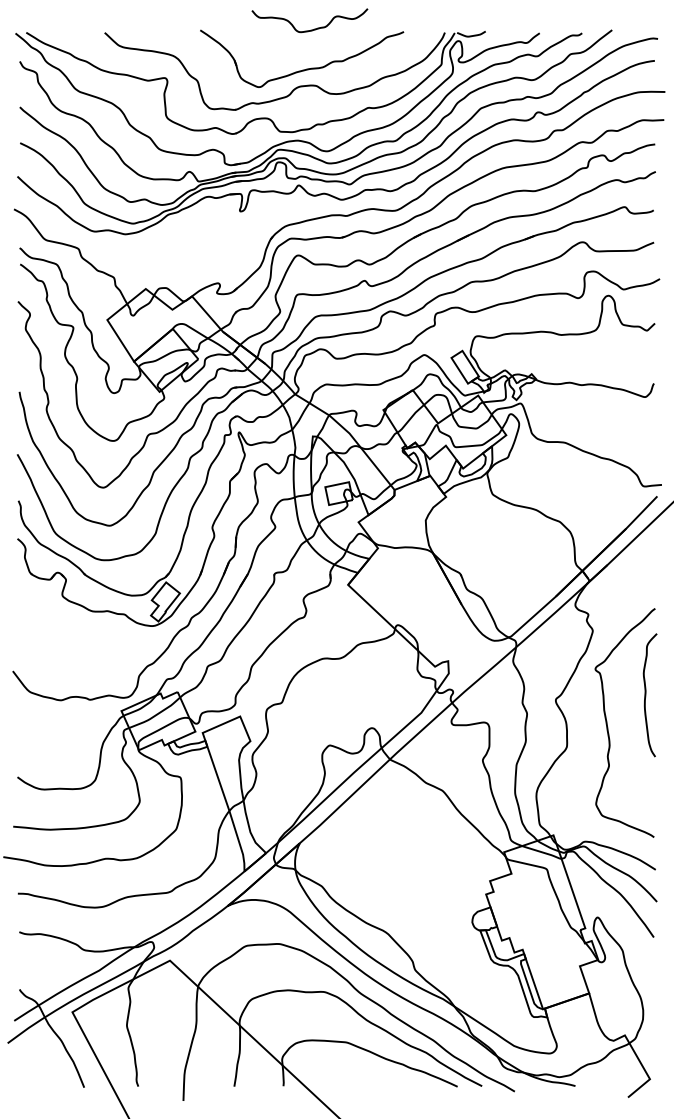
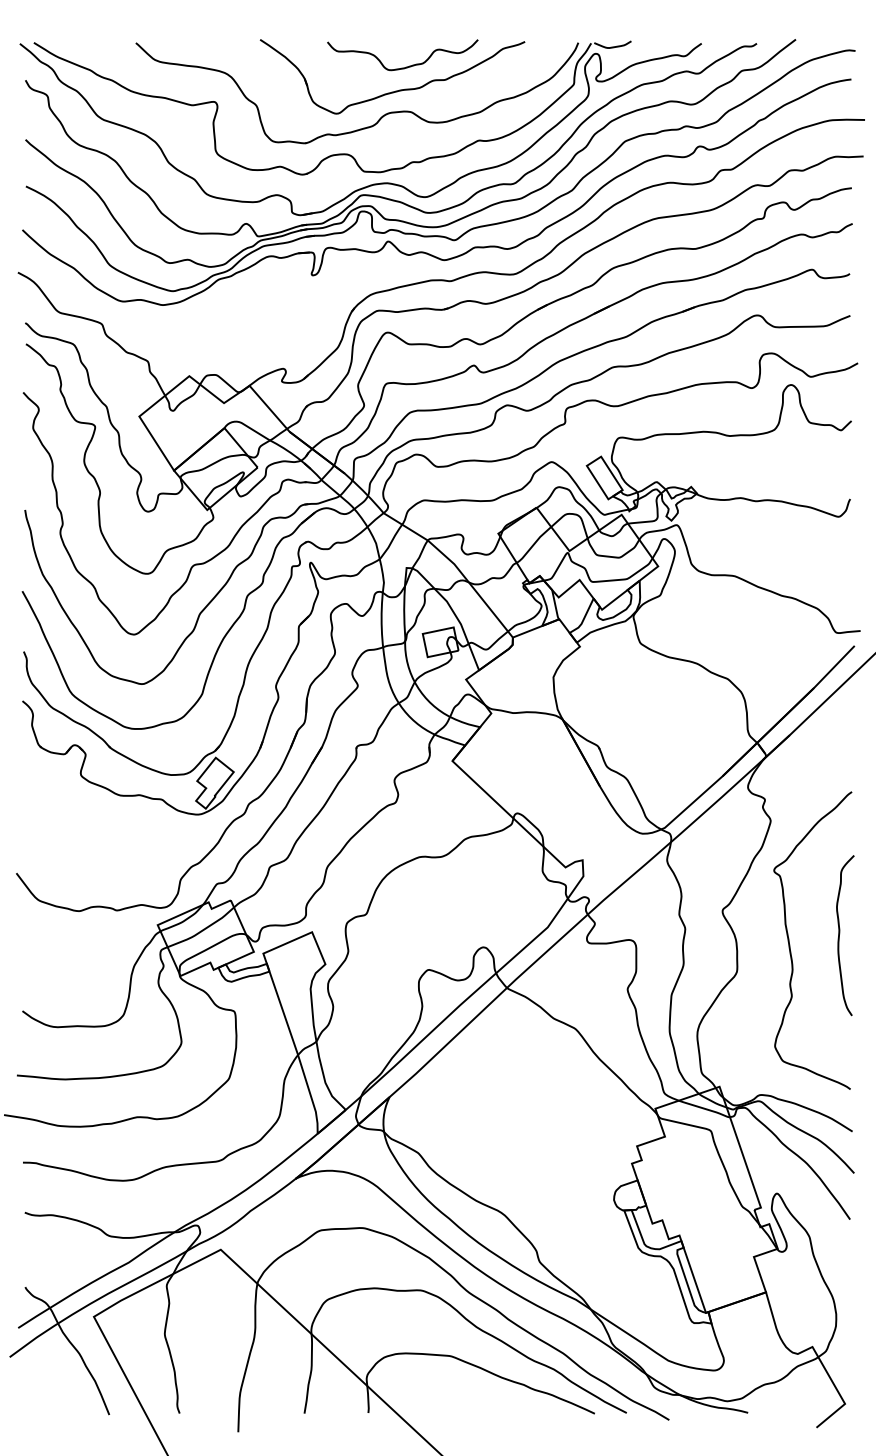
curve: (312, 29) -> (406, 66), moved
curve: (646, 693) -> (840, 933), moved

